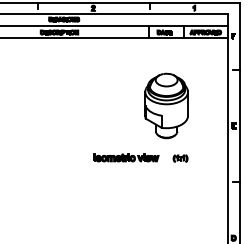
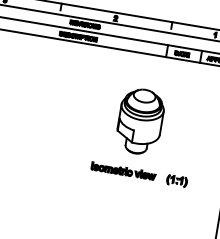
part: (166, 105) -> (140, 121), moved
part: (180, 158) -> (176, 181), size x1.43

